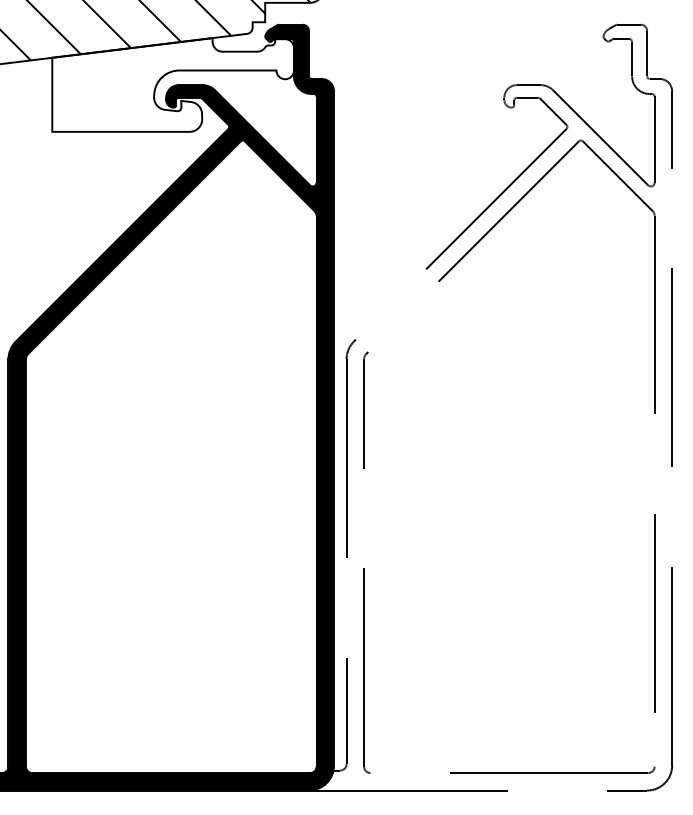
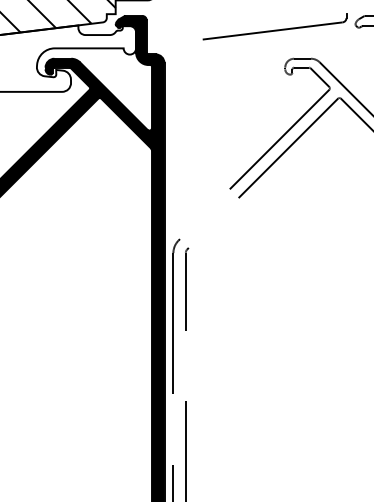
part: (489, 39) -> (274, 26), added

